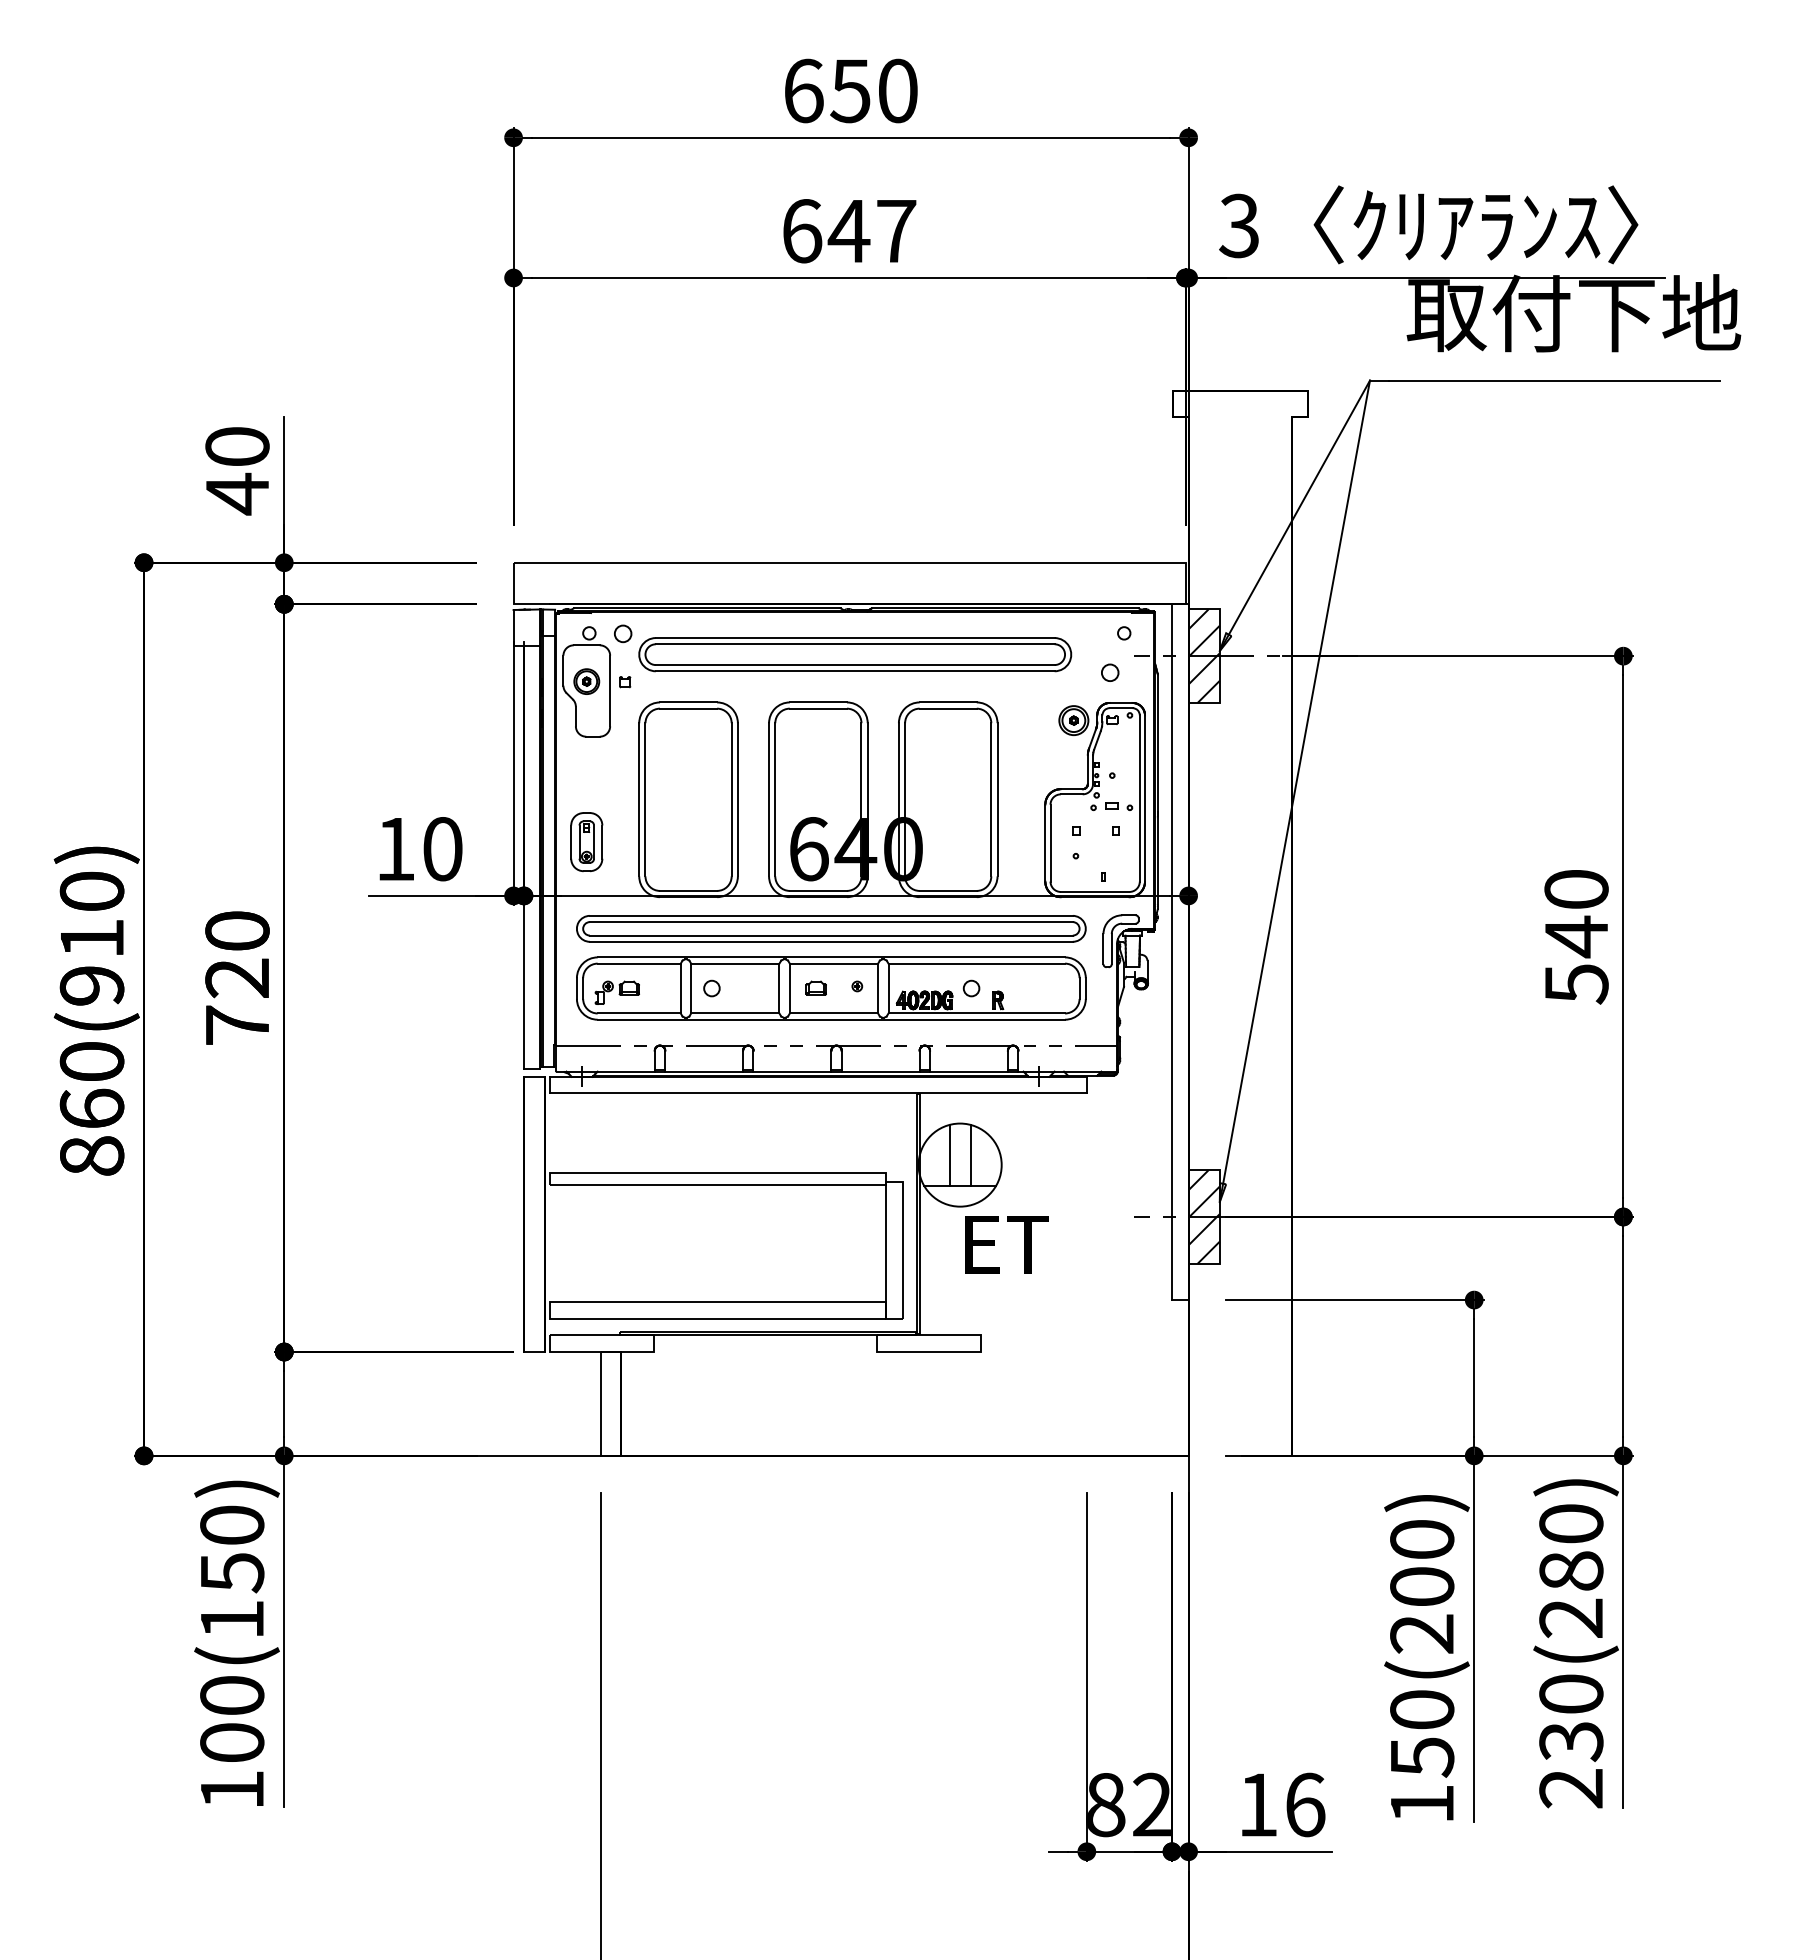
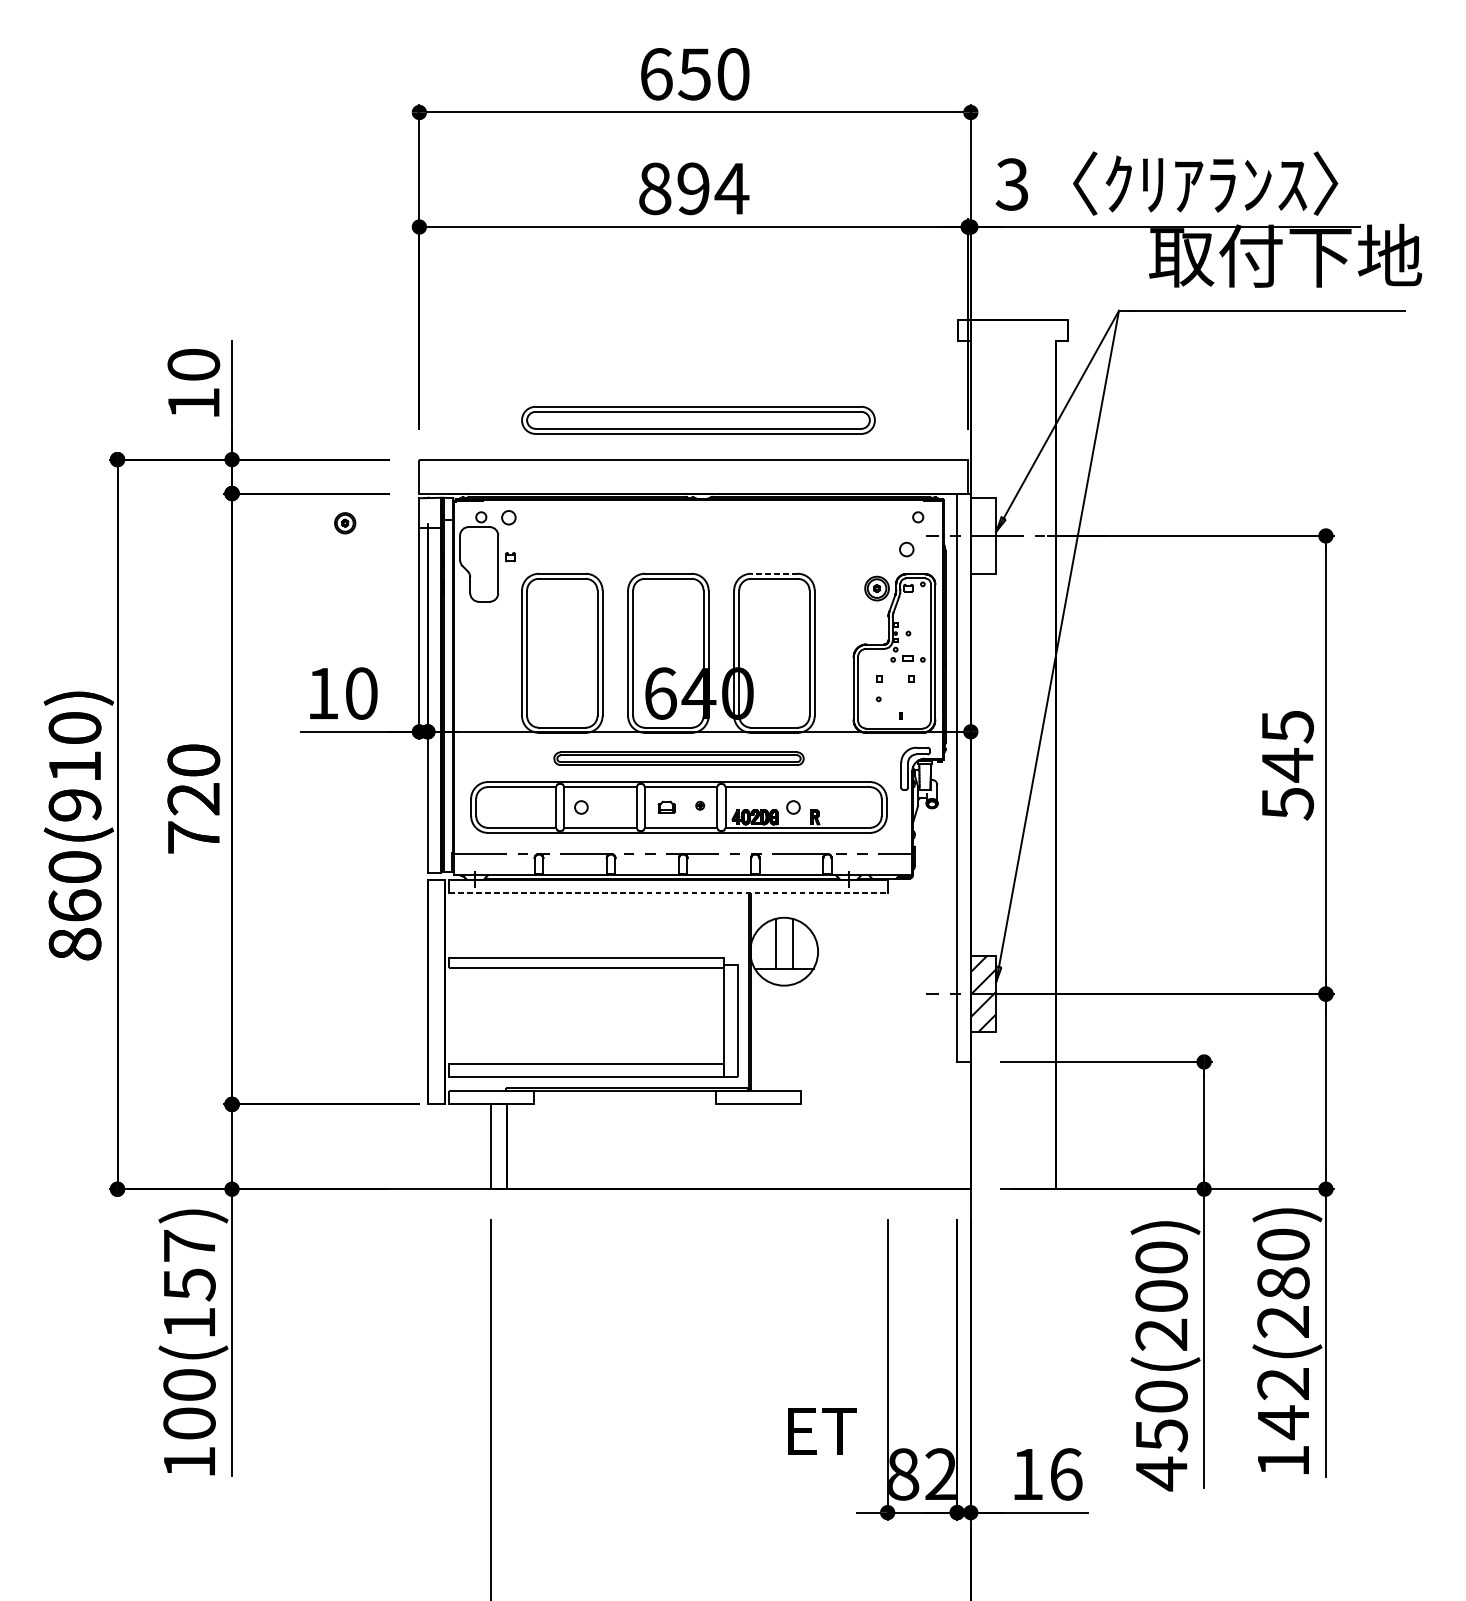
text: (849, 231) -> (693, 189), 647 -> 894
text: (237, 493) -> (193, 403), 40 -> 10
part: (855, 654) -> (698, 420), moved
hatch: (1203, 655) -> (982, 535), removed
part: (586, 681) -> (344, 523), moved
line: (948, 702) -> (774, 573), solid -> dashed
part: (586, 842) -> (478, 688), removed
text: (1576, 890) -> (1287, 727), 540 -> 545
part: (831, 928) -> (679, 758), size x0.6
part: (616, 992) -> (503, 810), removed
line: (818, 1093) -> (668, 893), solid -> dashed
text: (1006, 1244) -> (822, 1431), moved
text: (232, 1524) -> (189, 1245), 100(150) -> 100(157)
text: (1571, 1741) -> (1283, 1422), 230(280) -> 142(280)
text: (1422, 1804) -> (1161, 1474), 150(200) -> 450(200)

